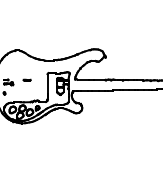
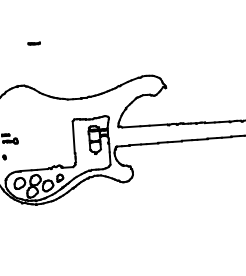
part: (26, 79) -> (33, 42), moved

